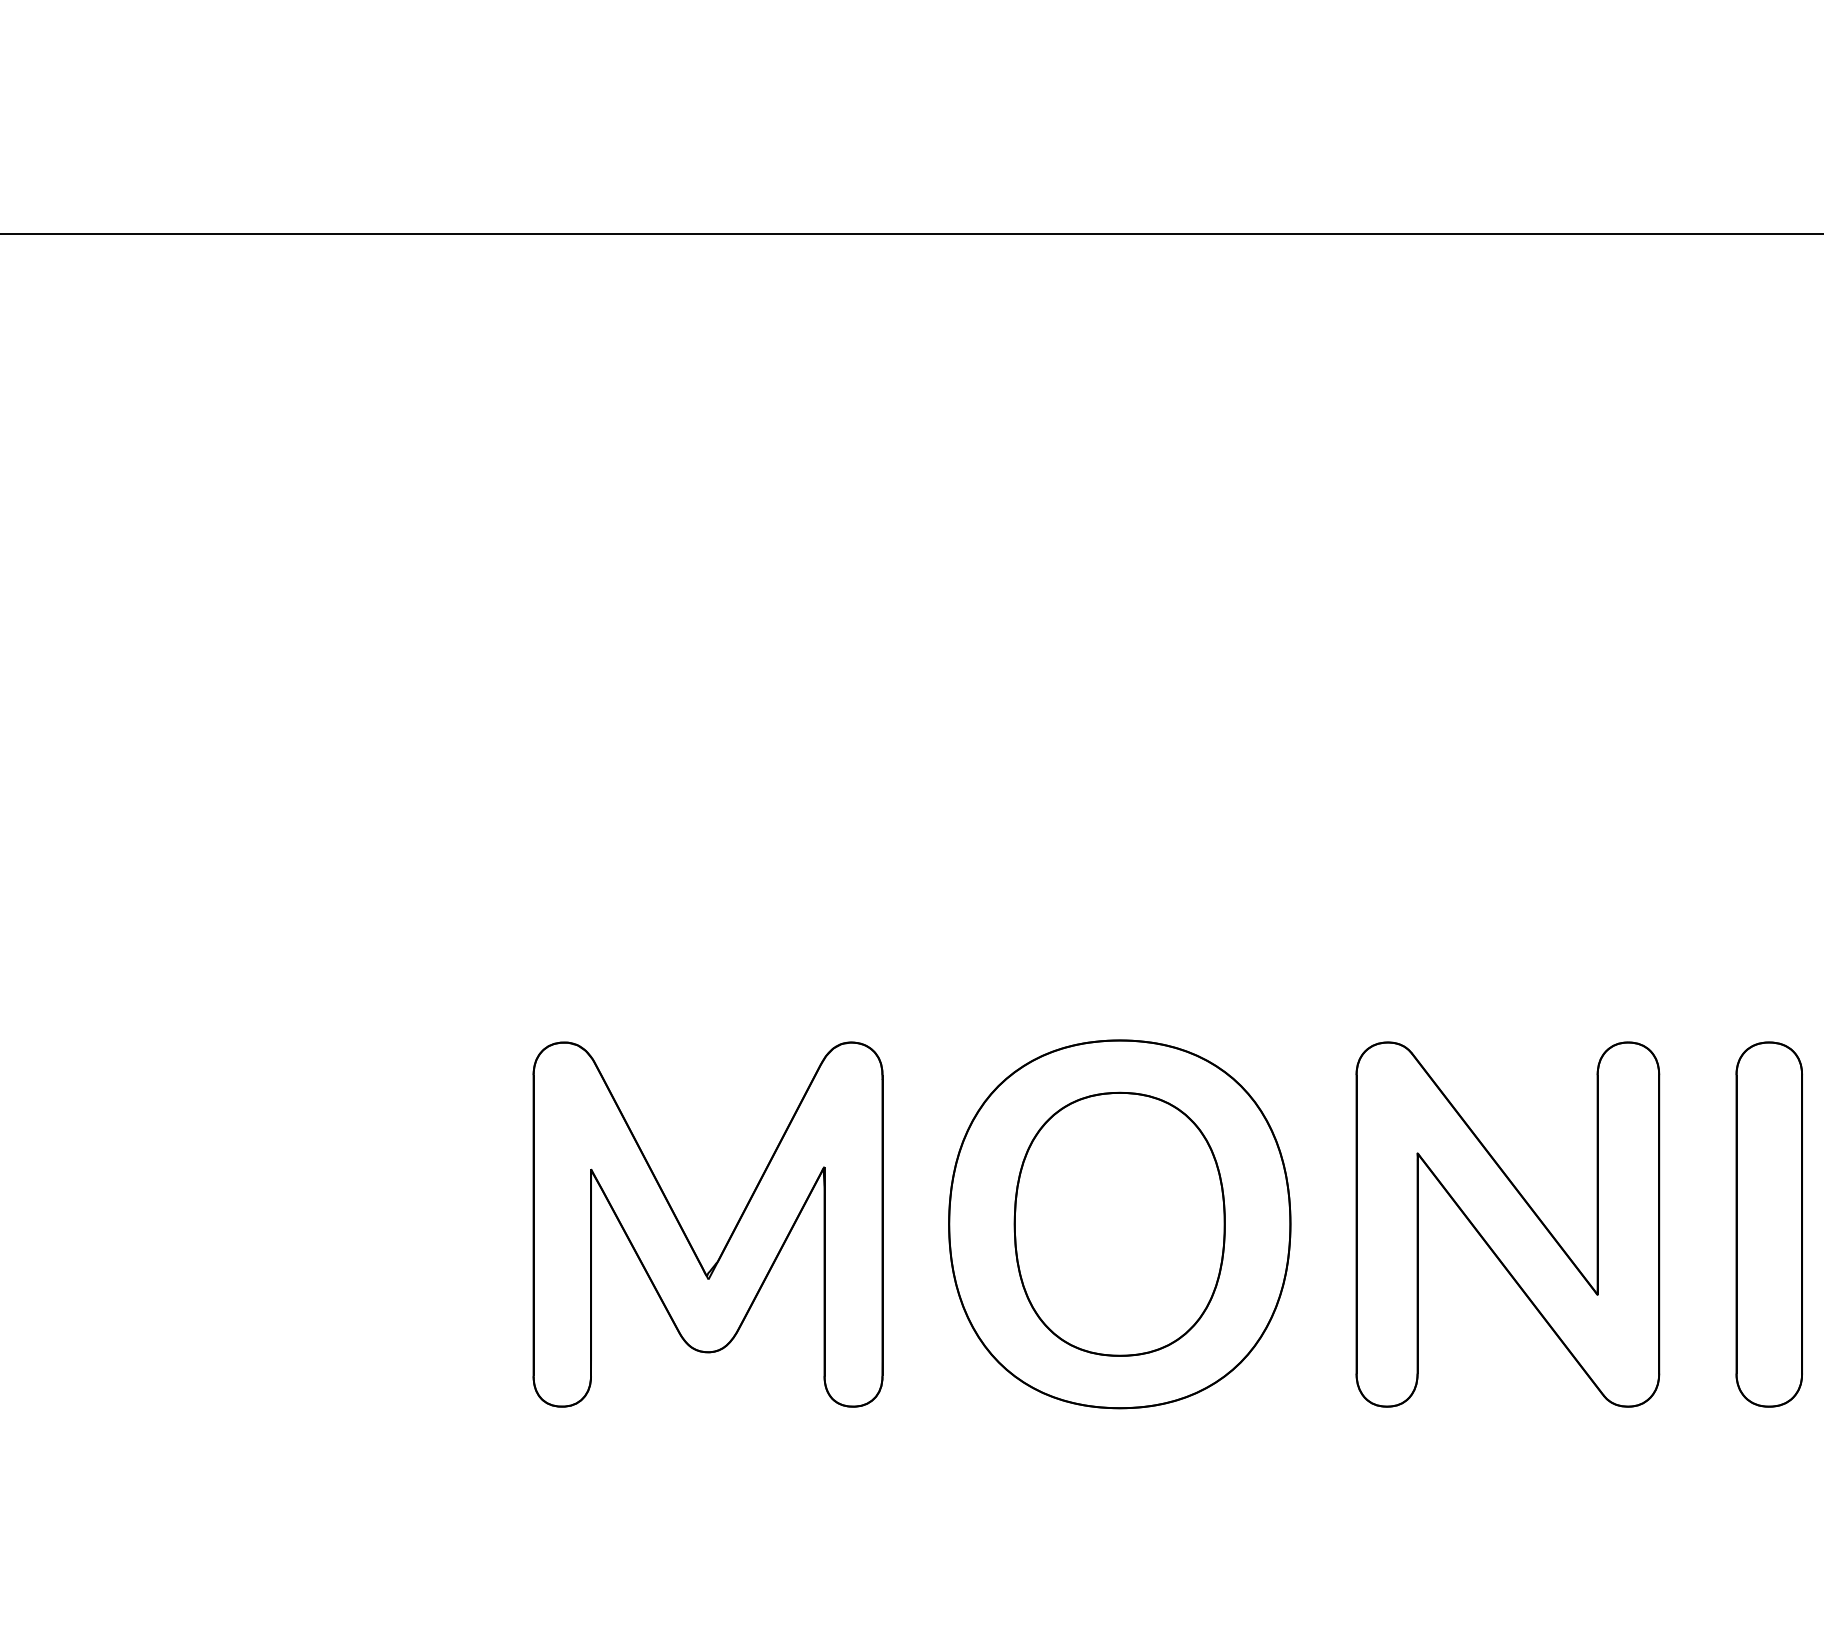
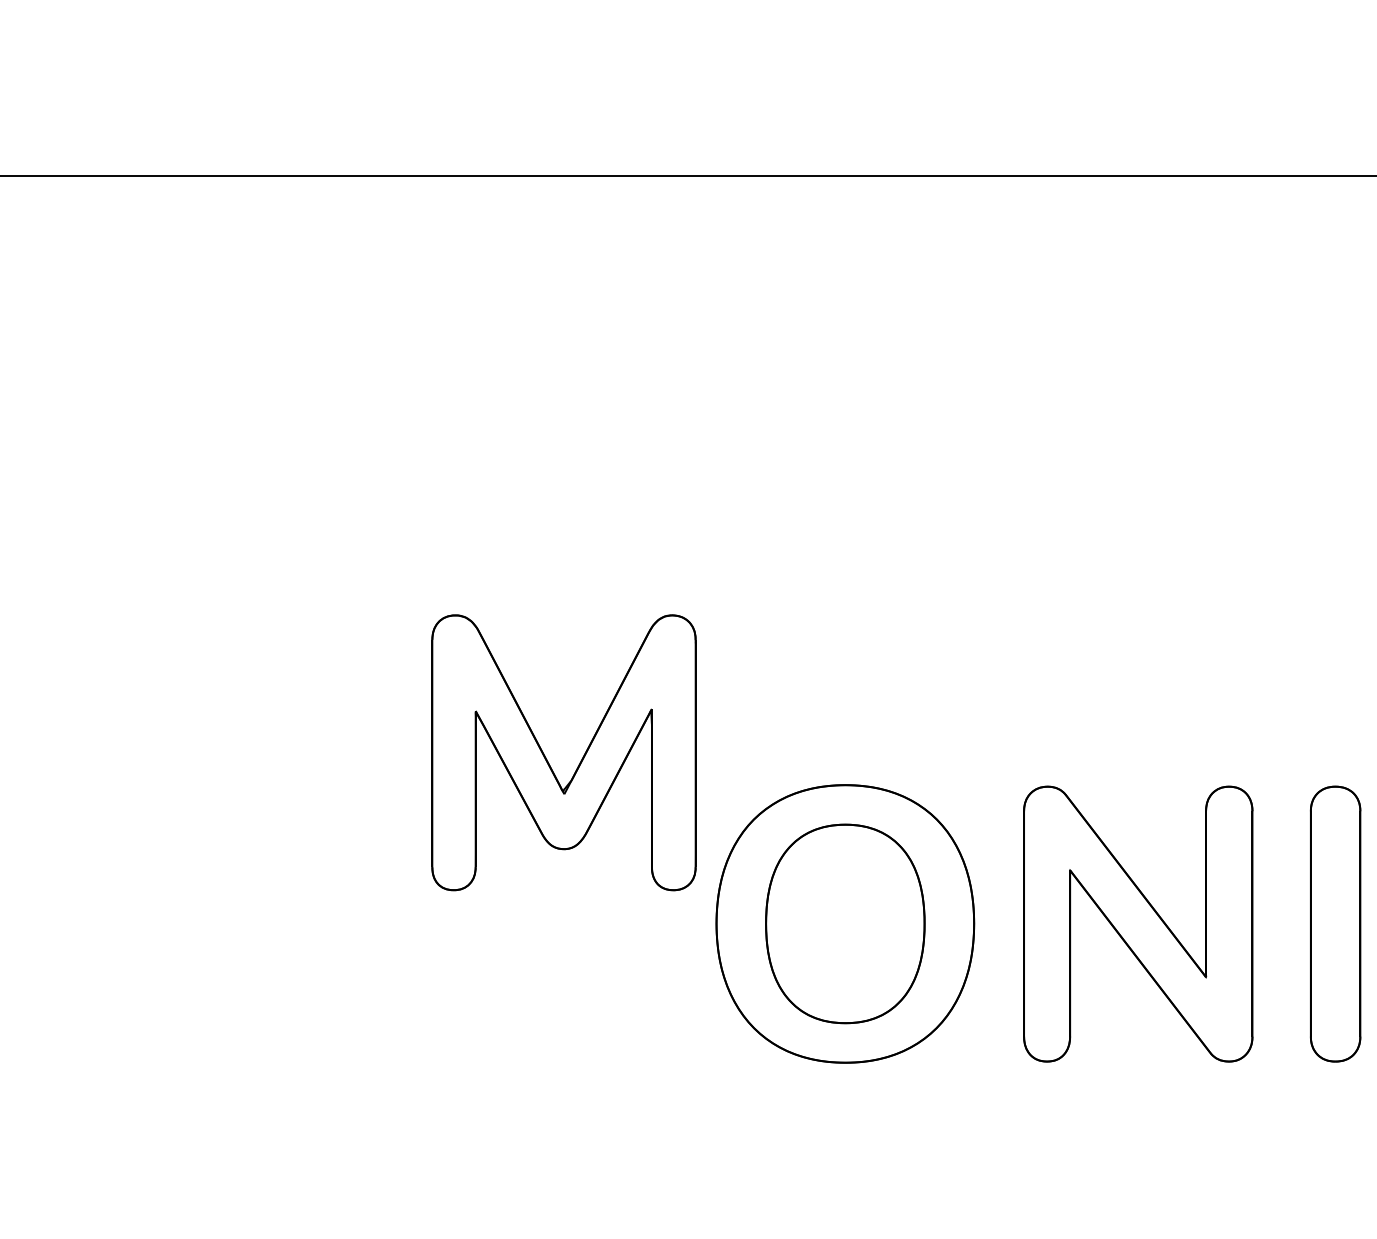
part: (686, 1234) -> (547, 760), moved

